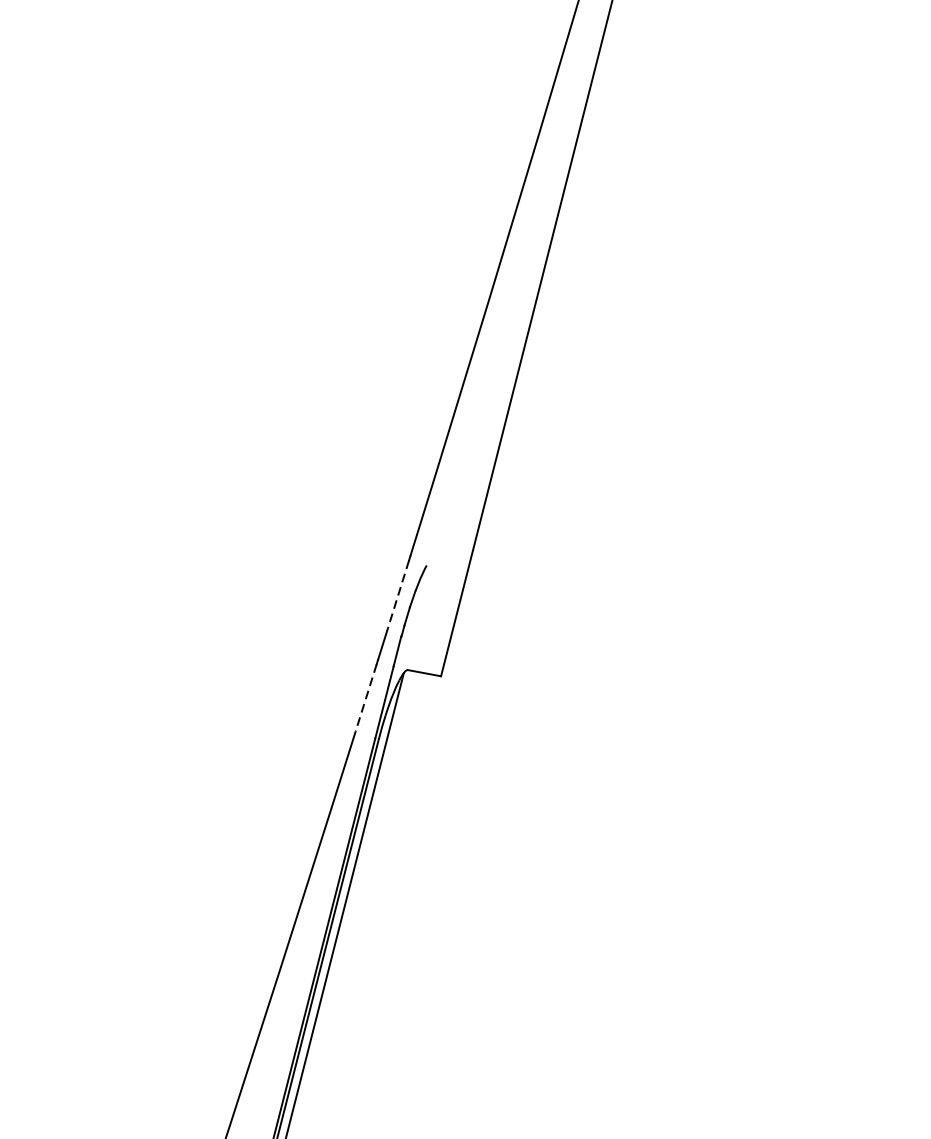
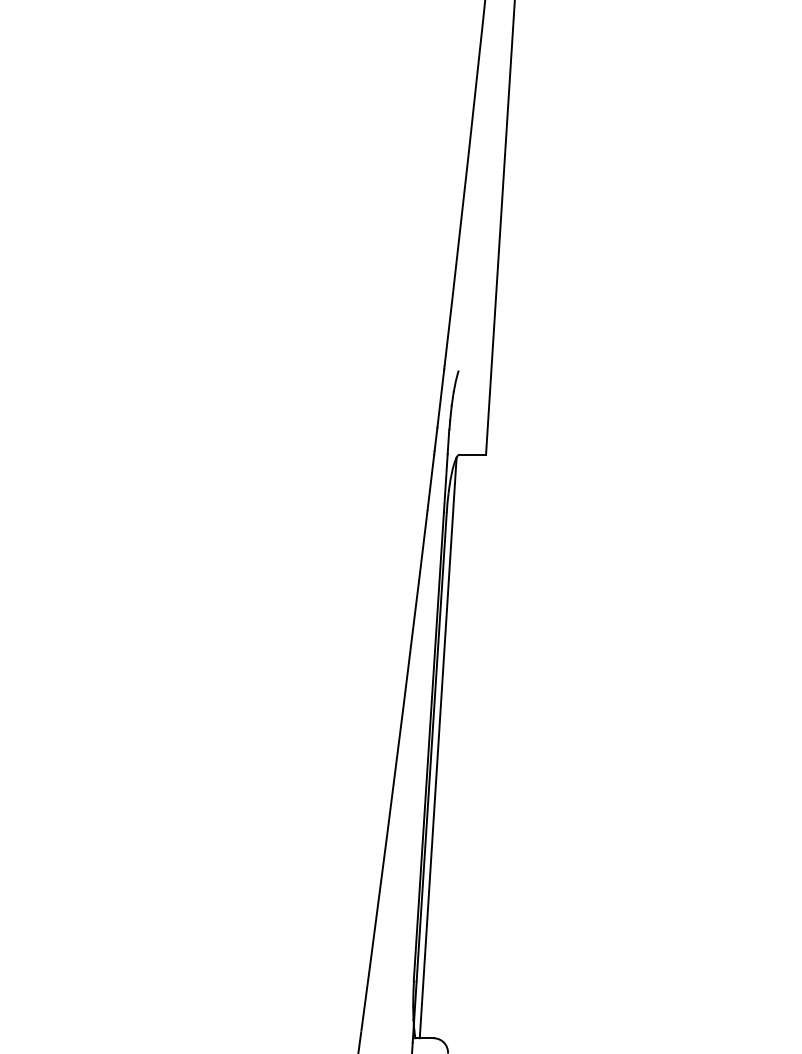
line: (397, 597) -> (440, 399), dashed -> solid
line: (365, 697) -> (430, 482), dashed -> solid

